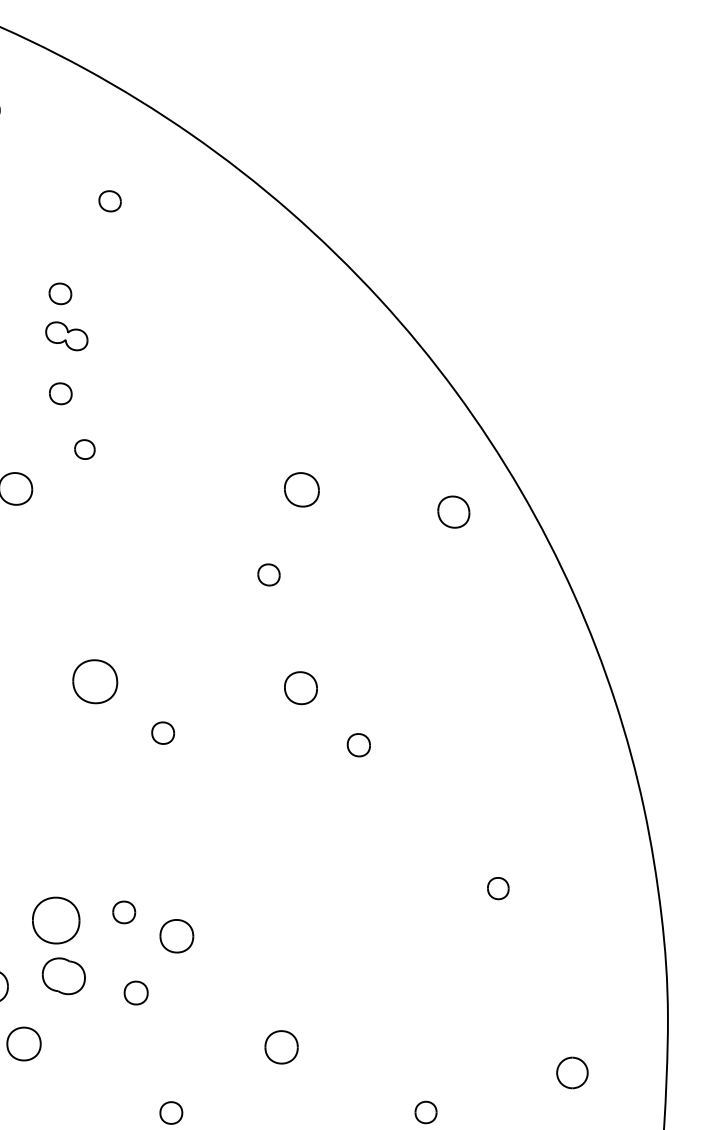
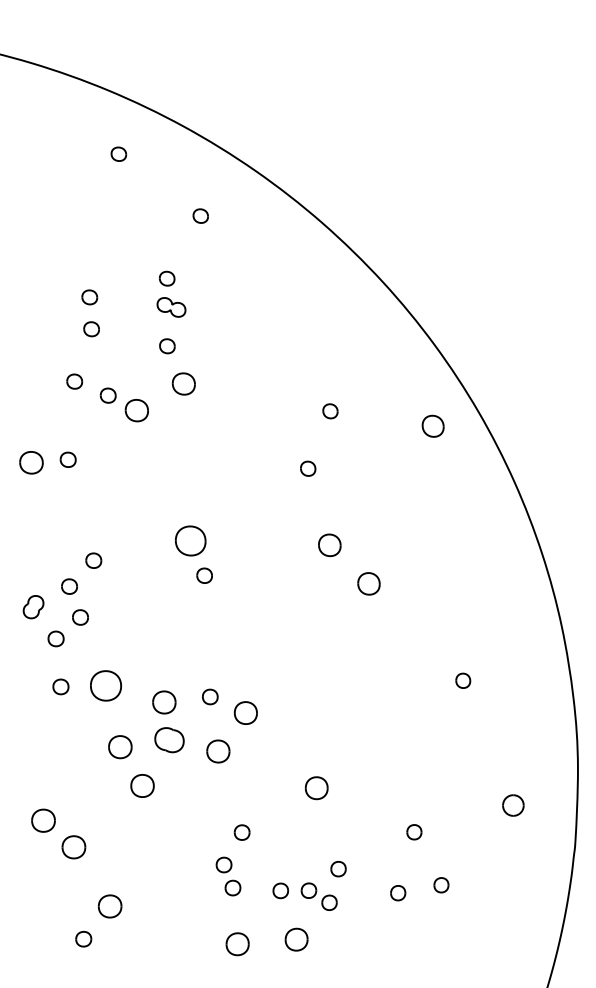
part: (84, 448) -> (183, 383), size x1.67
part: (301, 490) -> (330, 411), size x0.62
part: (162, 732) -> (204, 575), moved
part: (358, 744) -> (368, 583), size x1.43
part: (56, 920) -> (164, 702), size x0.71
part: (136, 993) -> (218, 751), size x1.43

